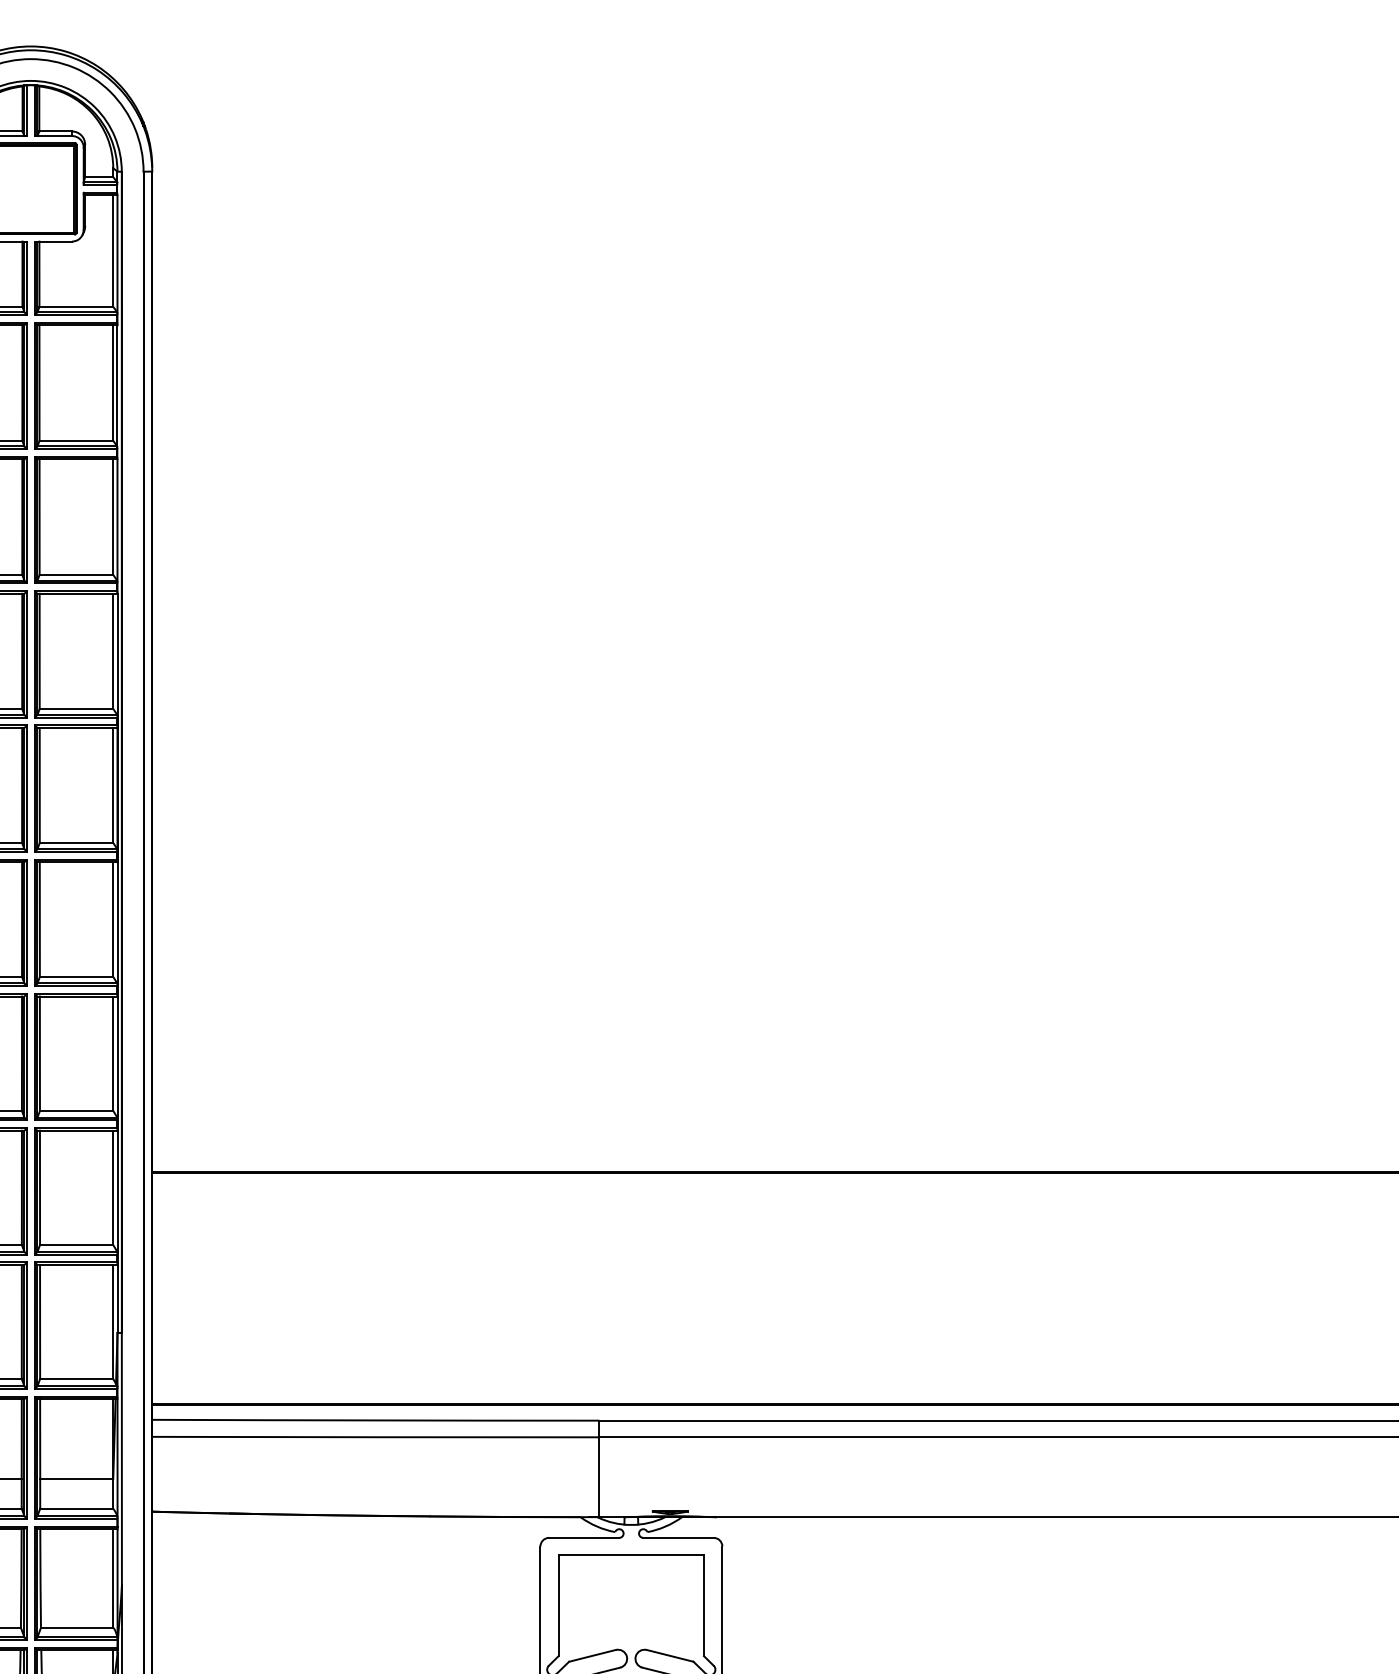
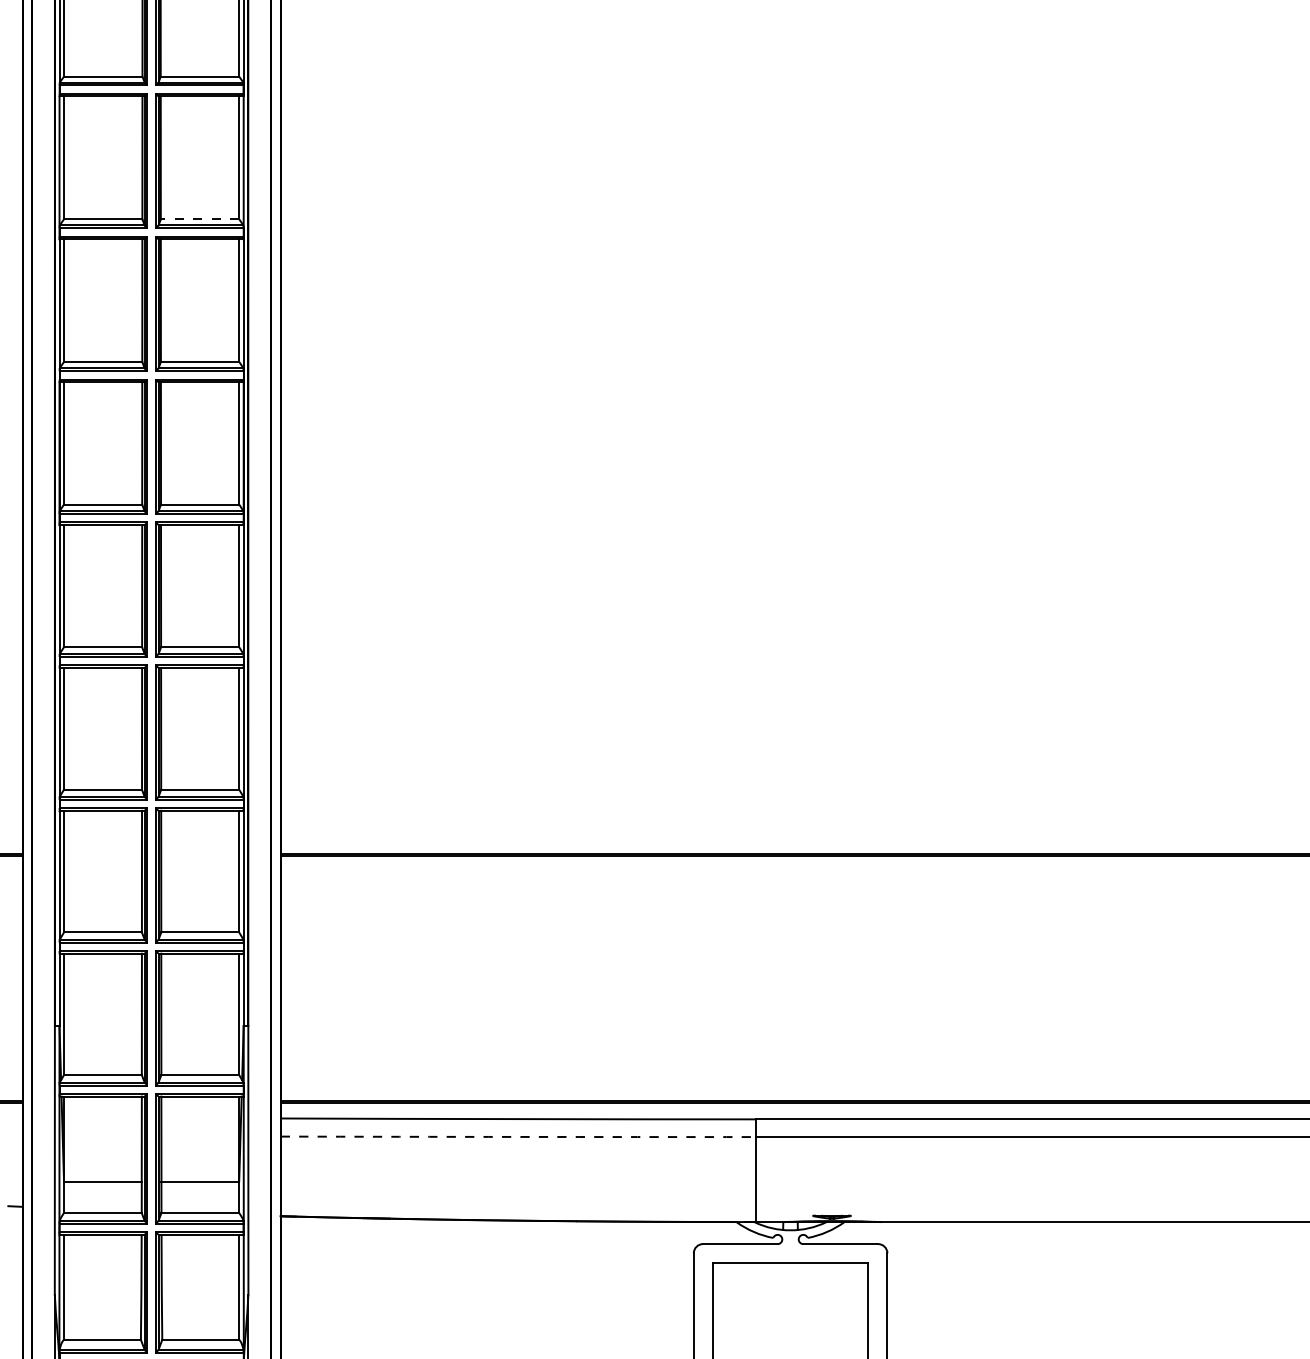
line: (76, 574) -> (200, 218), solid -> dashed
arc: (375, 1437) -> (518, 1137), solid -> dashed

